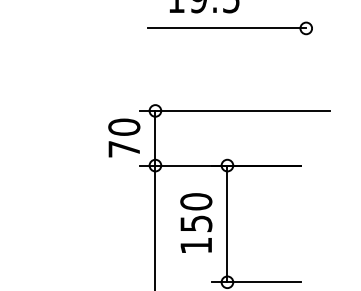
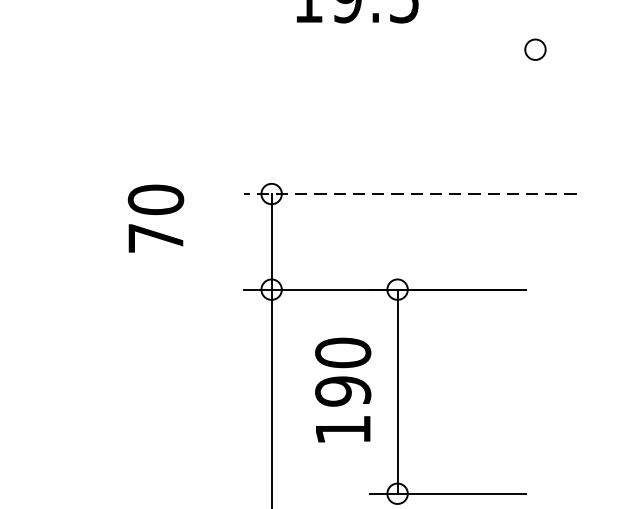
line: (227, 28) -> (397, 49), removed
line: (234, 110) -> (409, 193), solid -> dashed
text: (124, 137) -> (156, 217), moved
text: (196, 223) -> (343, 390), 150 -> 190

